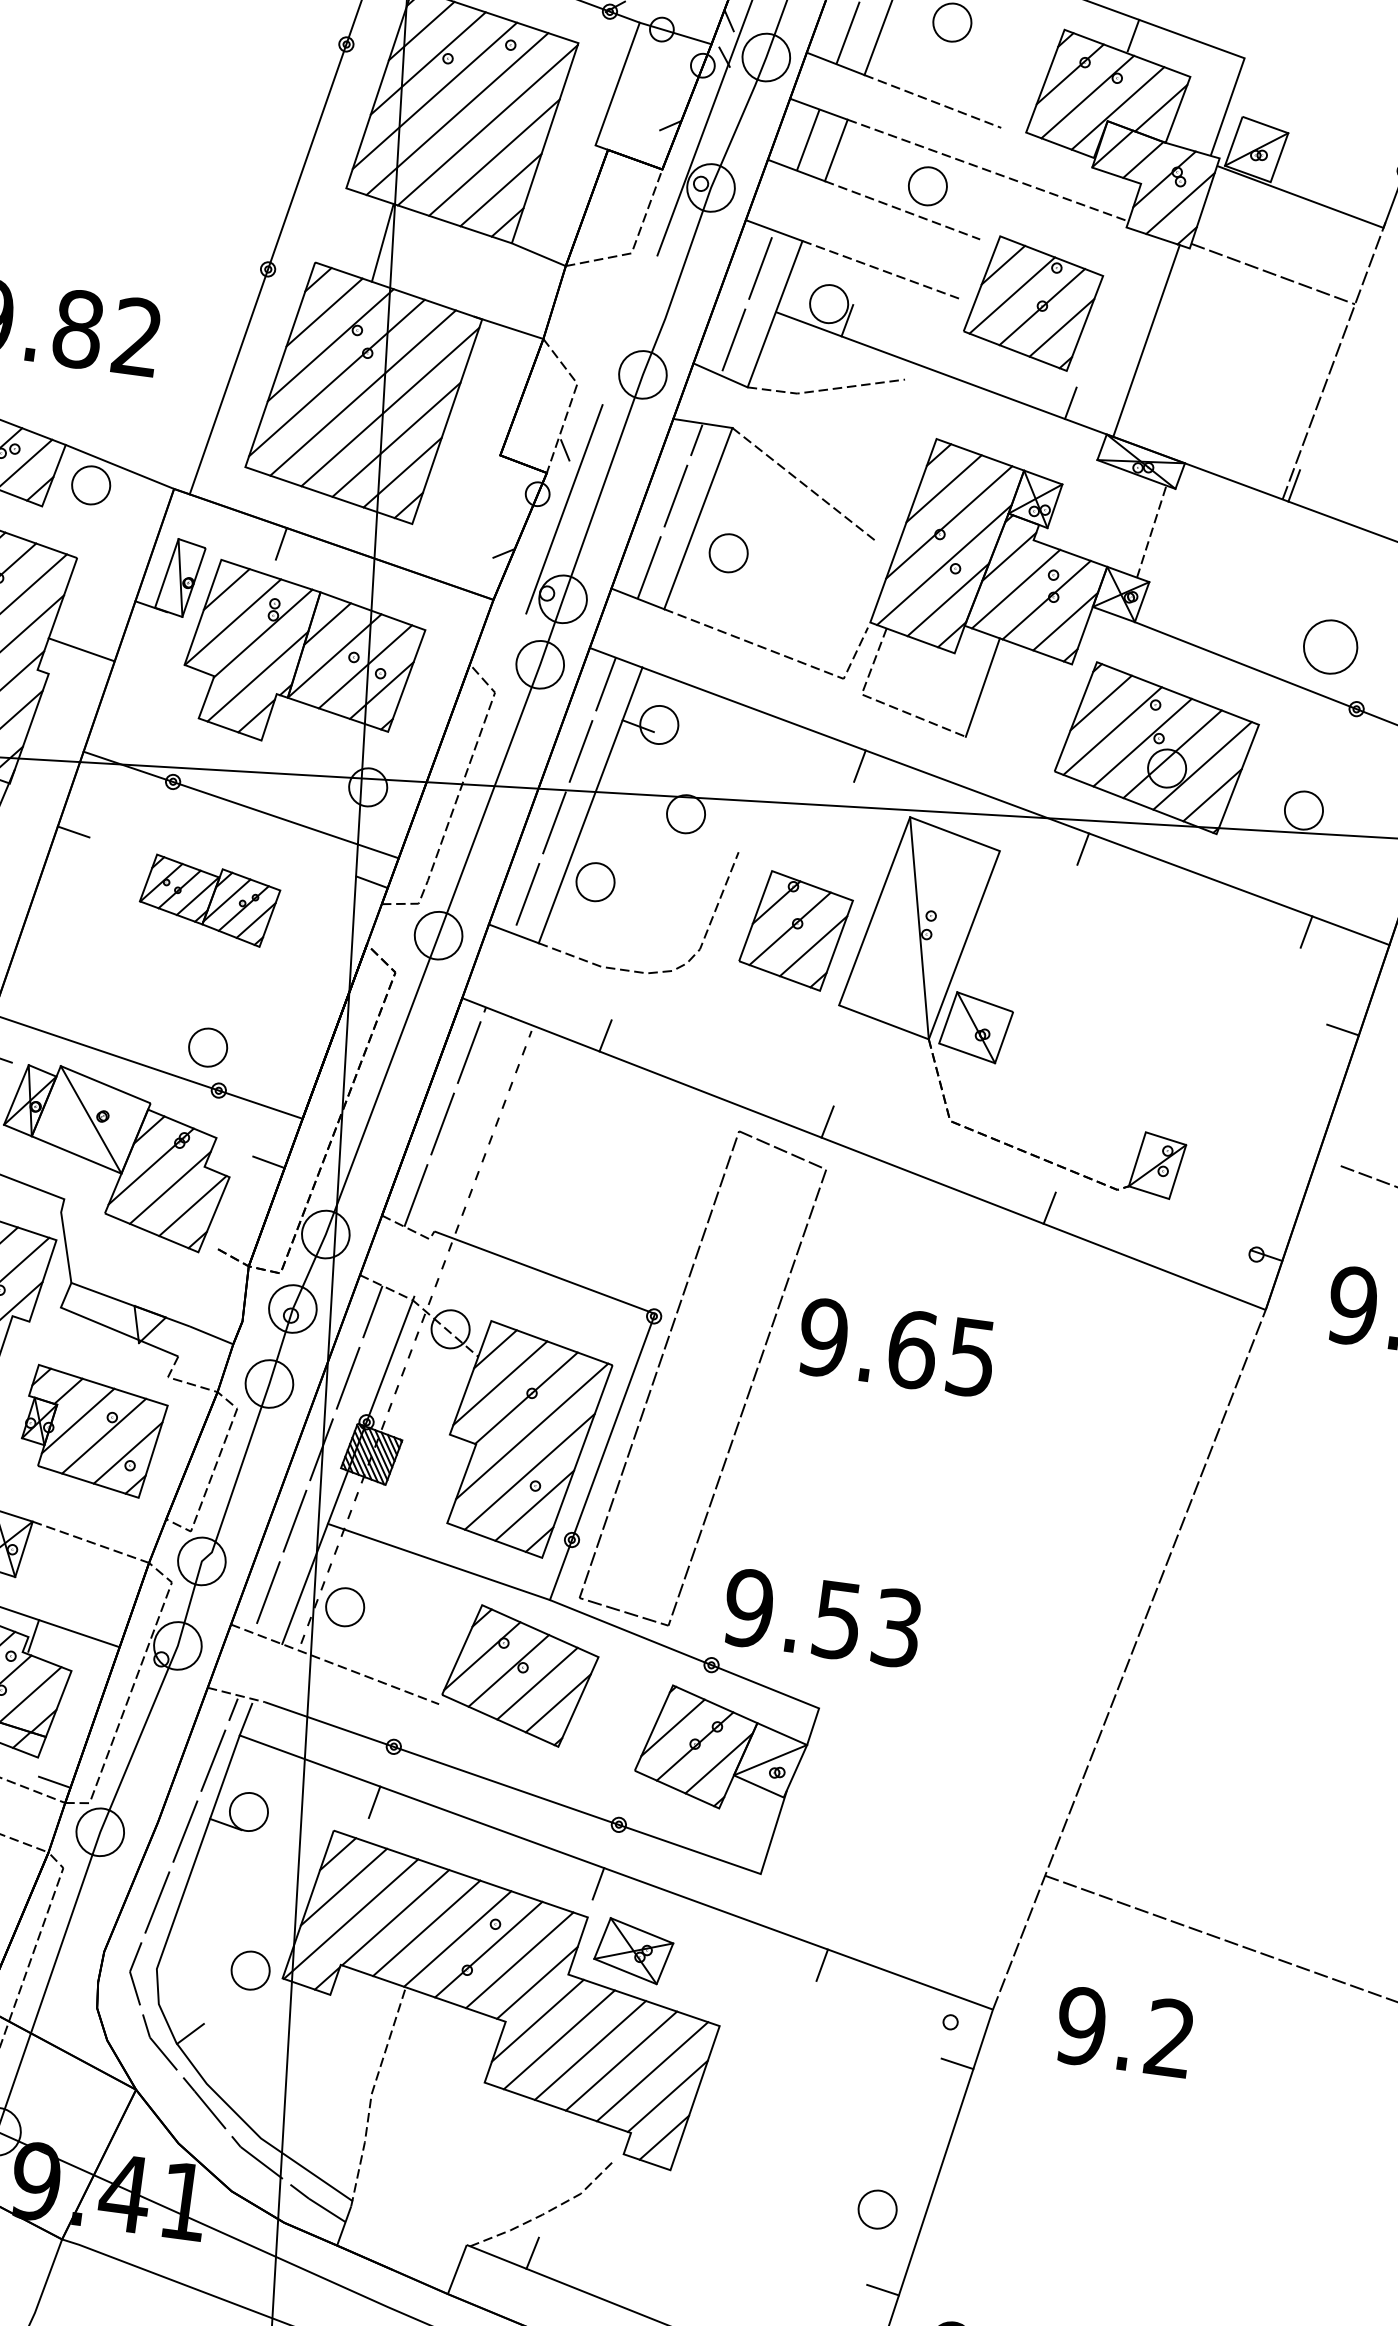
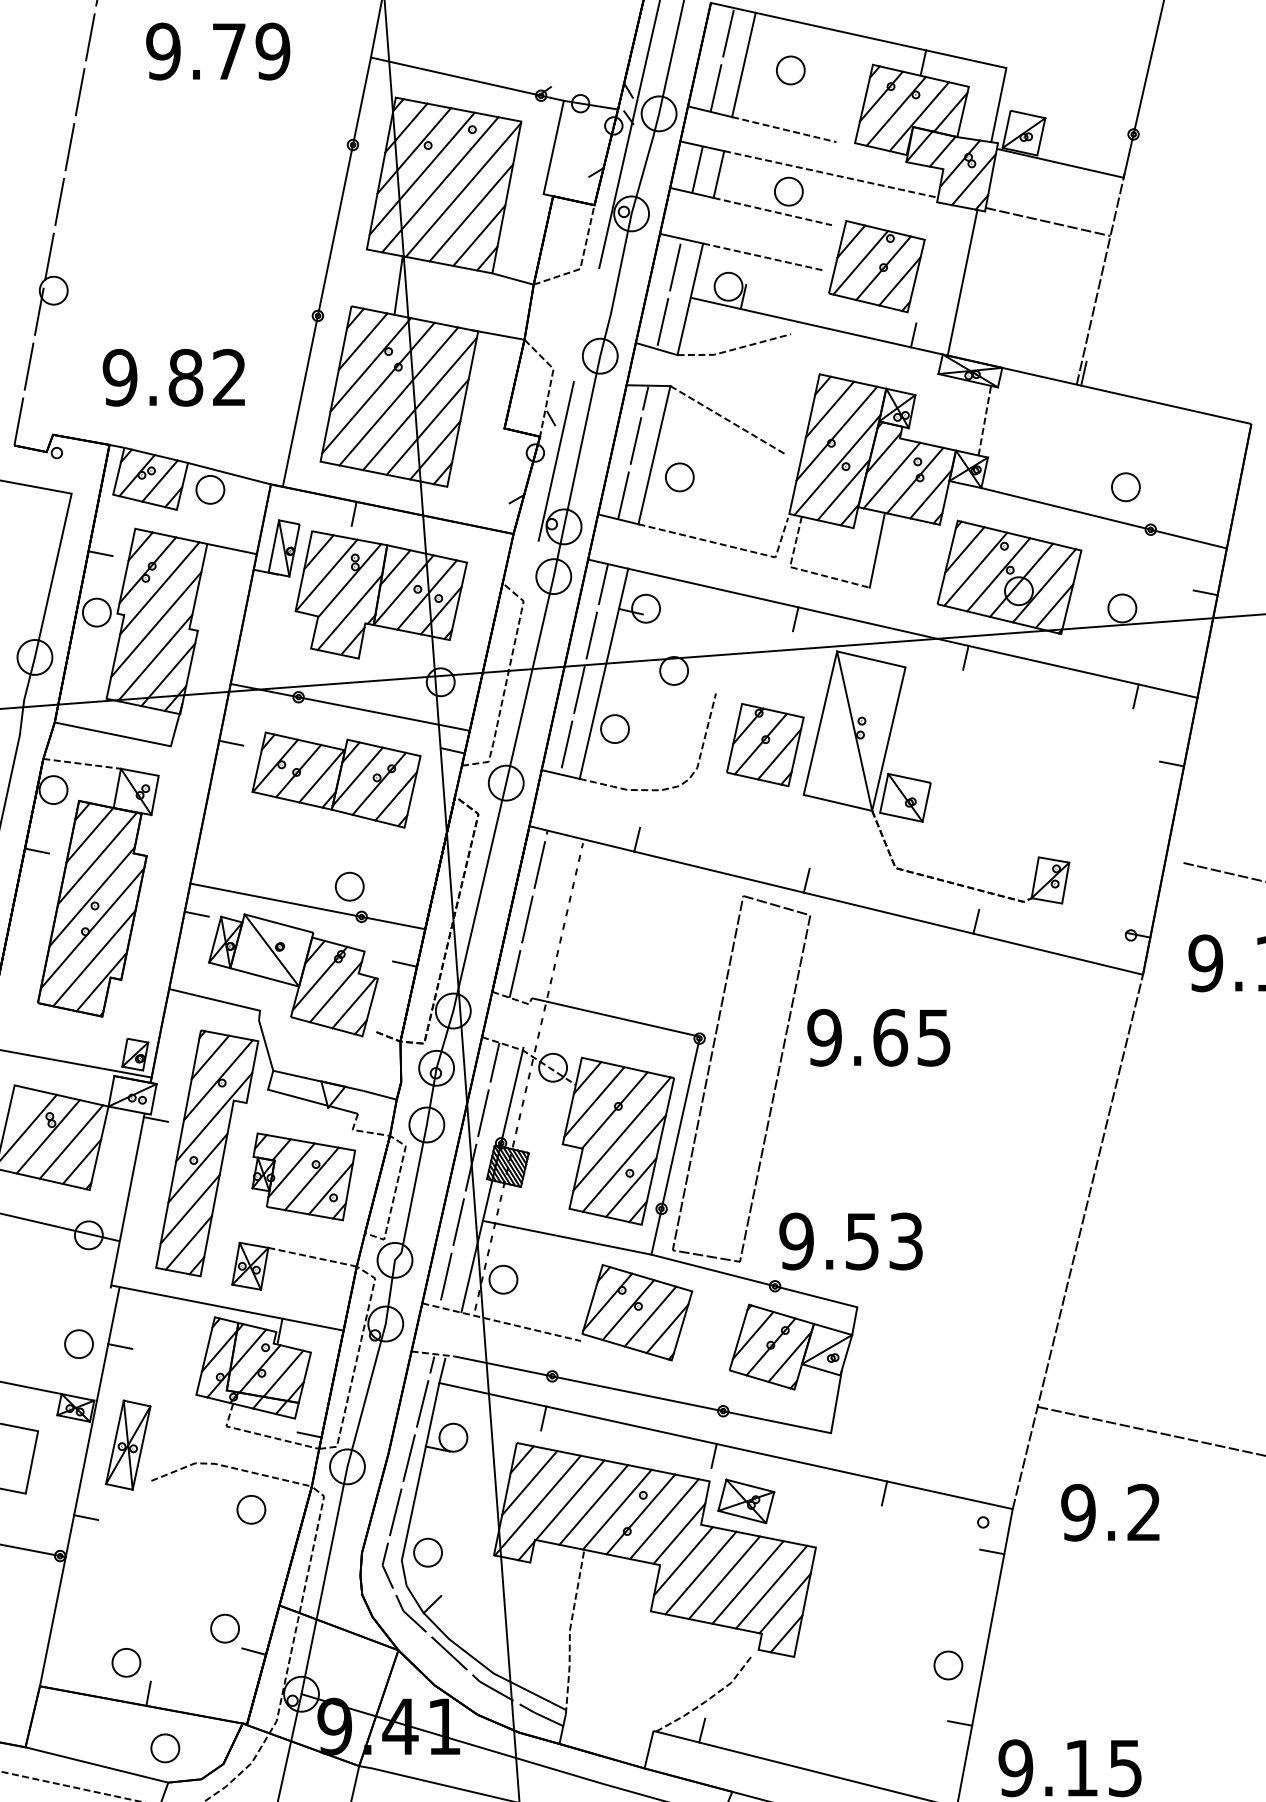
part: (1330, 647) -> (1125, 487), size x0.71
line: (80, 650) -> (231, 549), moved
part: (209, 900) -> (336, 779), size x1.67
part: (249, 1970) -> (427, 1552), moved

